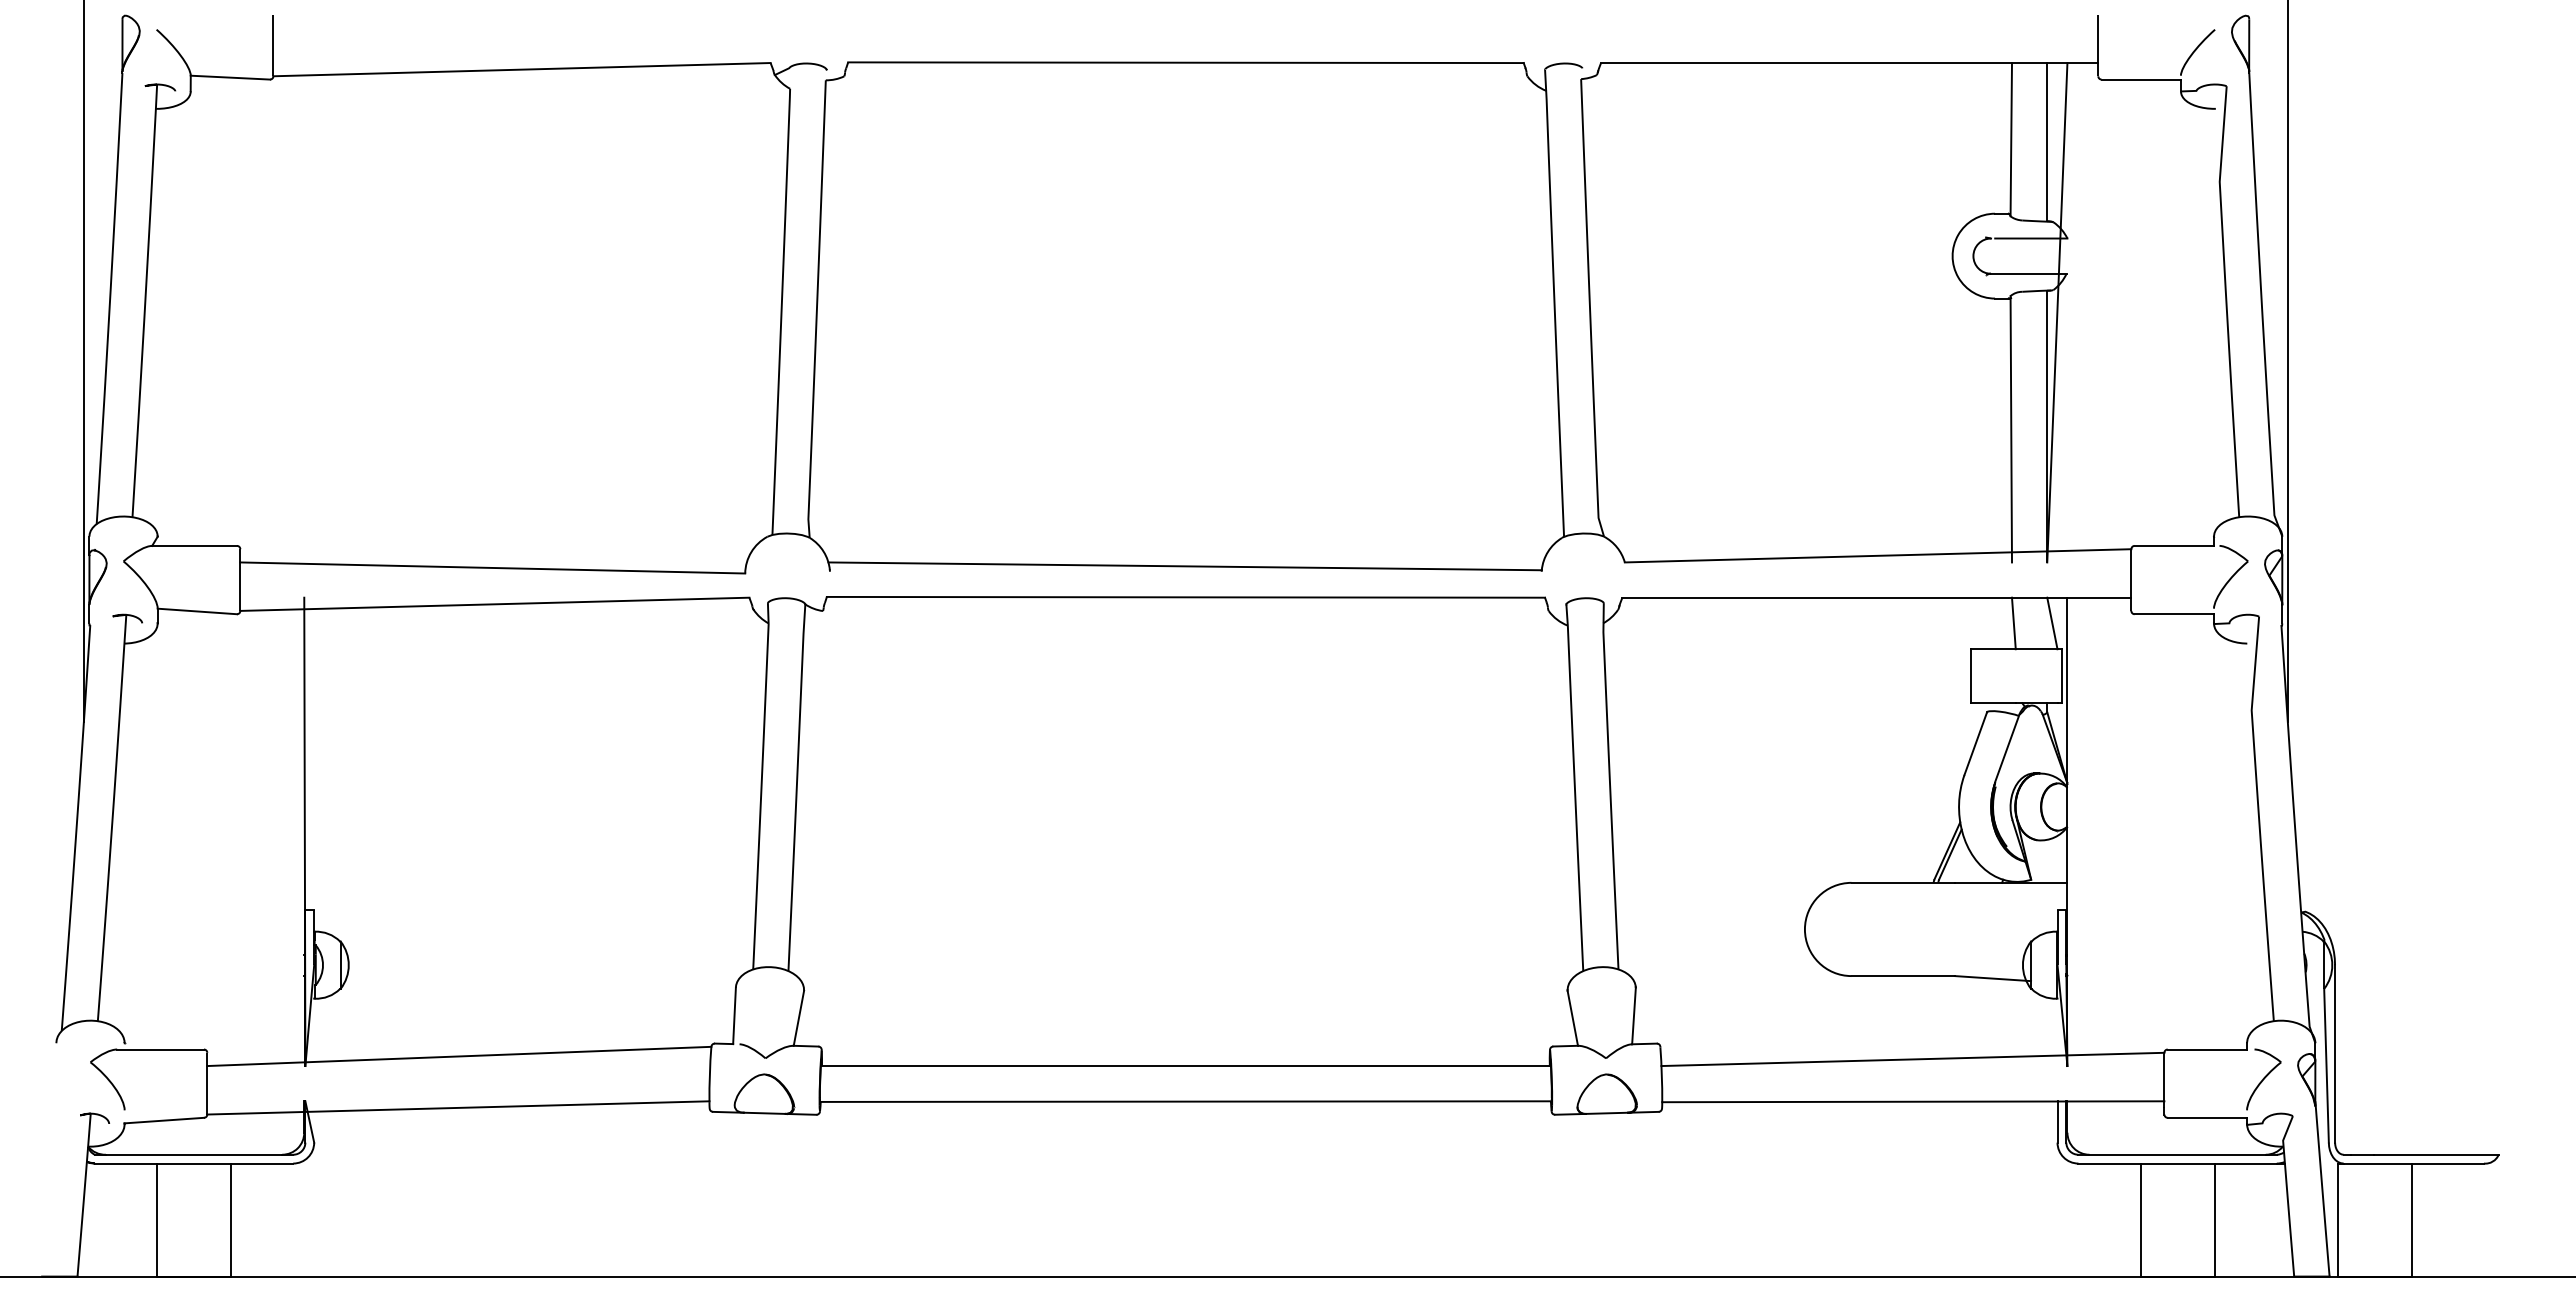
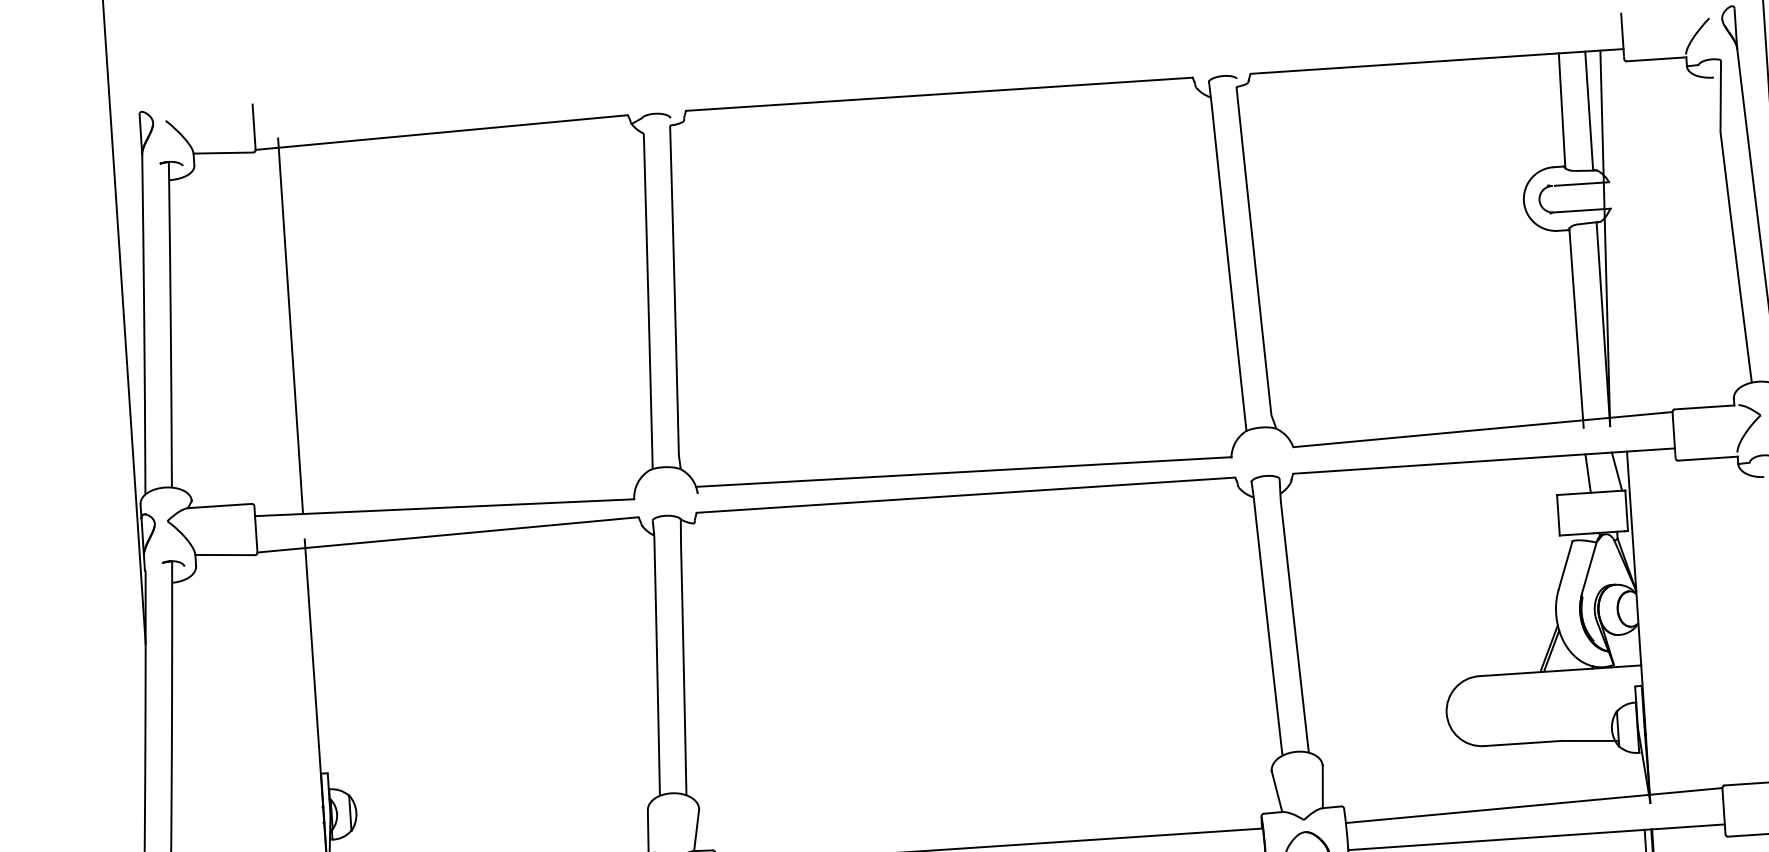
line: (304, 312) -> (290, 325), added

